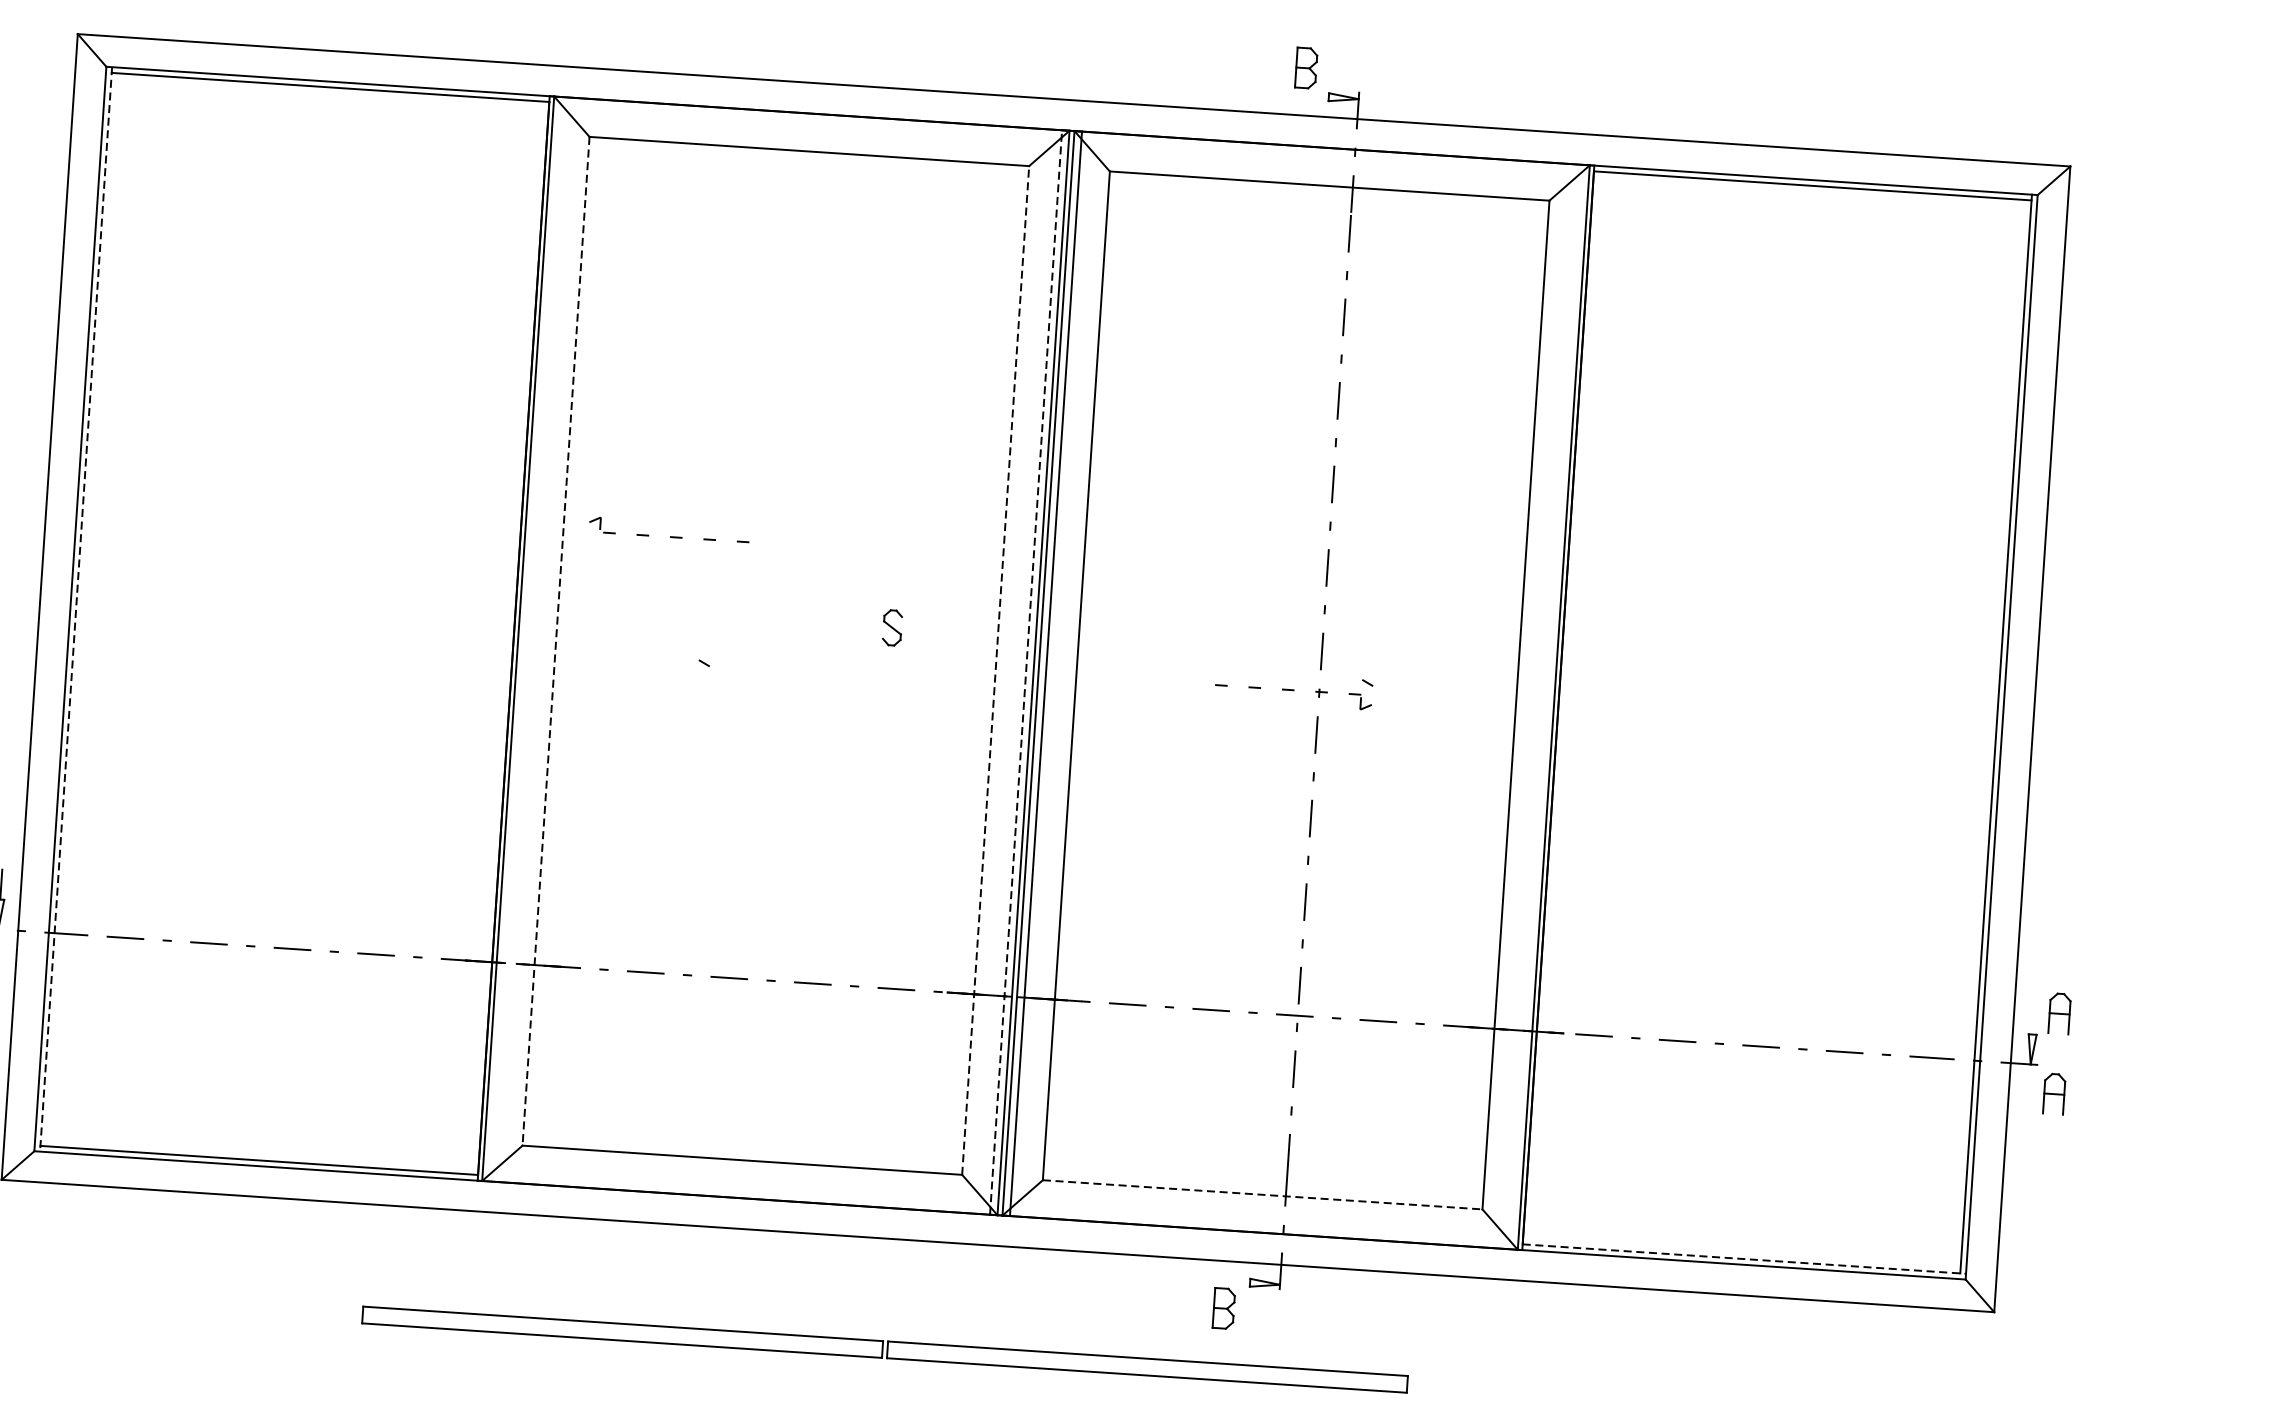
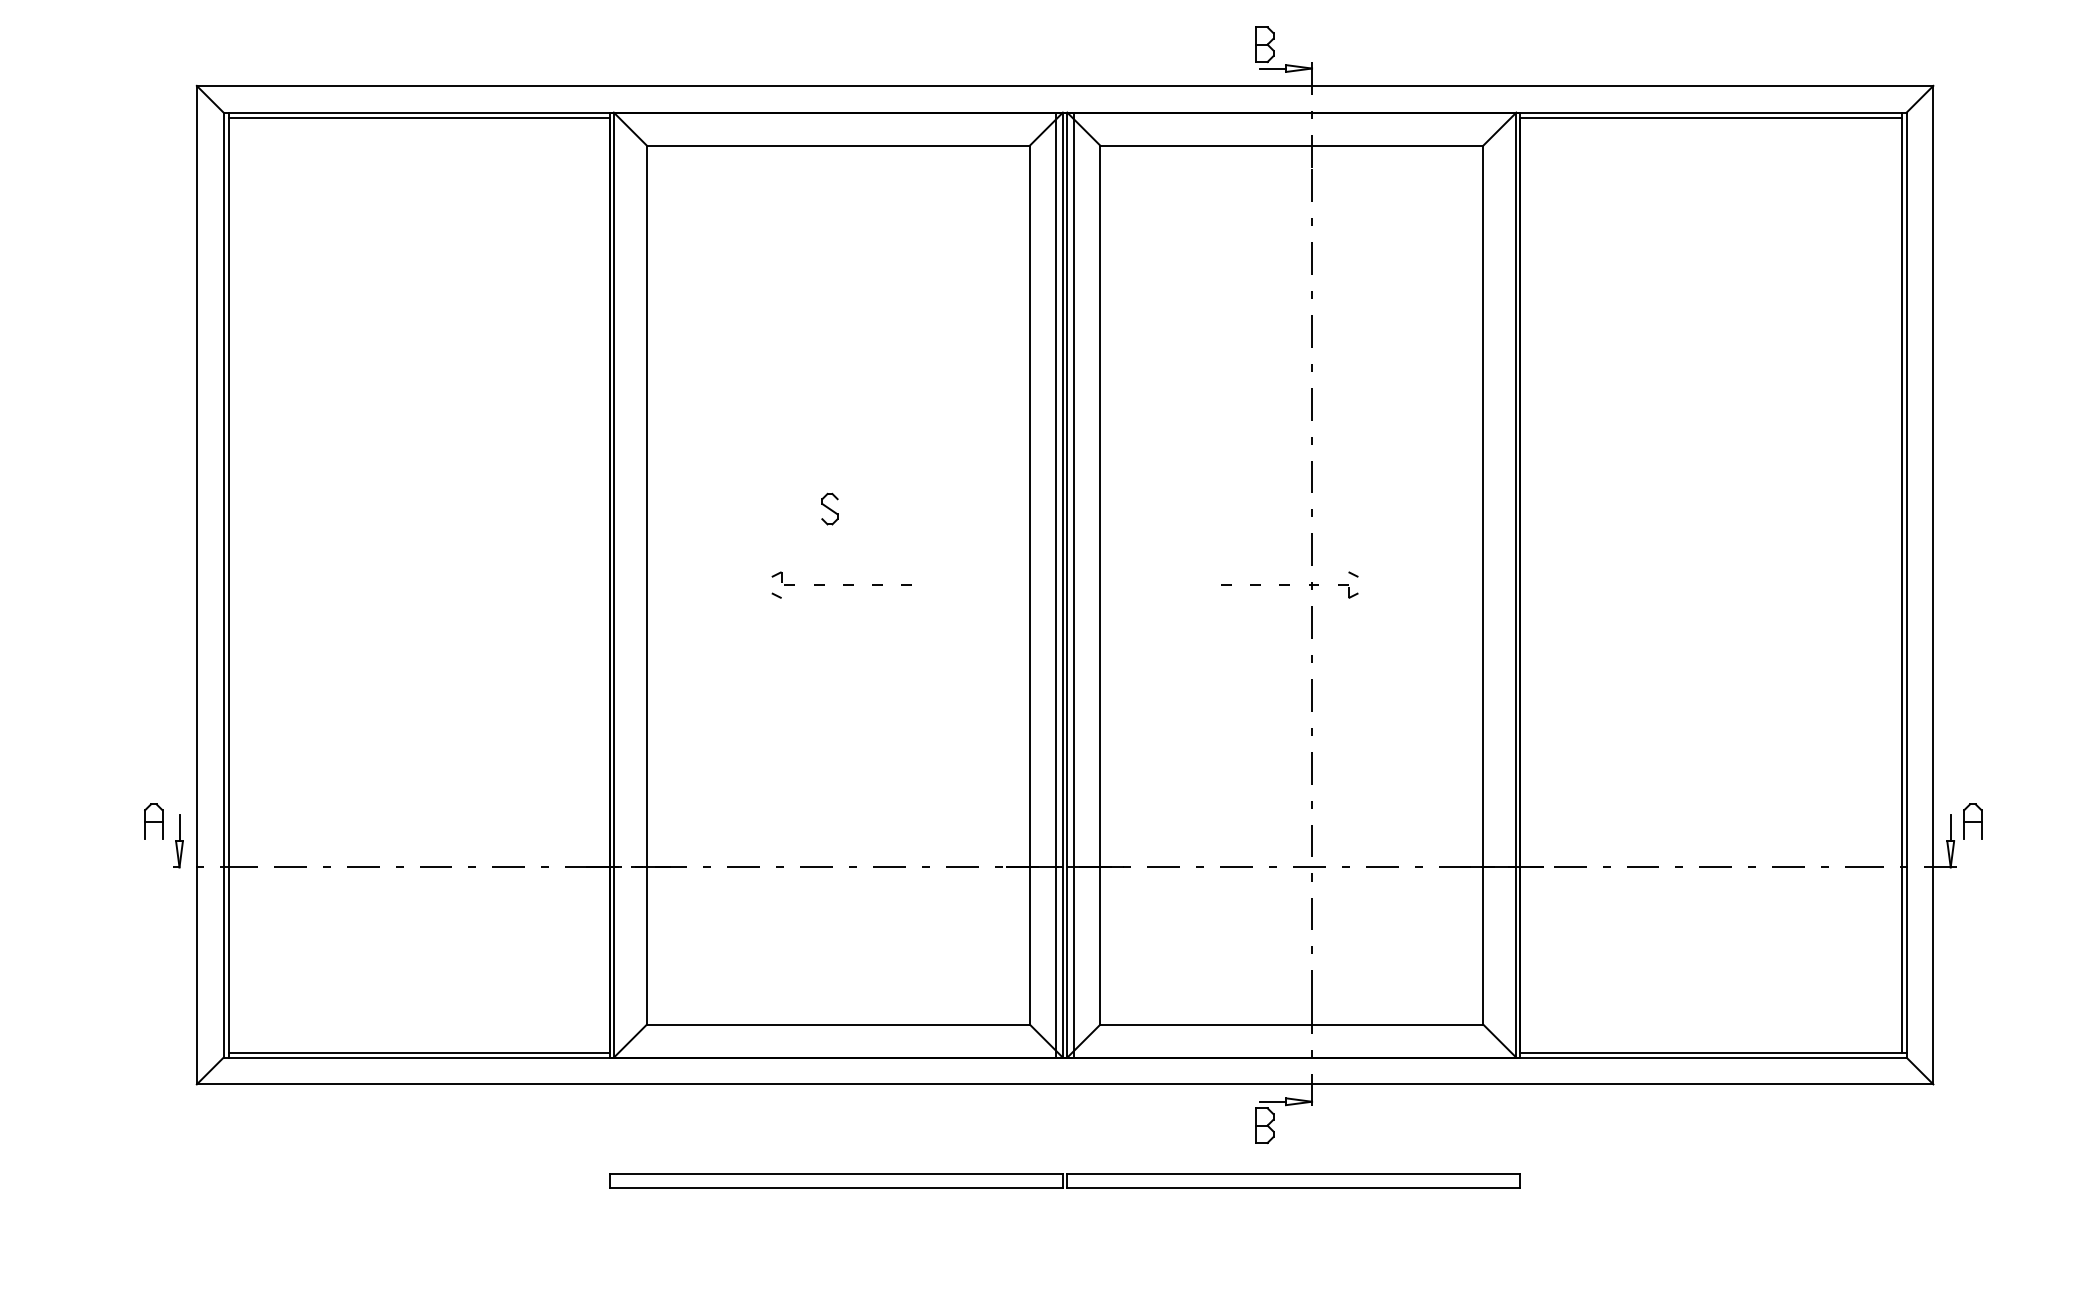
line: (1313, 96) -> (1272, 68), added
part: (670, 536) -> (843, 584), moved
line: (76, 609) -> (228, 585), dashed -> solid
part: (891, 627) -> (829, 508), moved
line: (555, 641) -> (646, 585), dashed -> solid
line: (995, 670) -> (1029, 585), dashed -> solid
line: (1026, 672) -> (1056, 585), dashed -> solid
line: (2033, 1019) -> (1950, 828), added
part: (2053, 1093) -> (1972, 891), removed
line: (1262, 1194) -> (1291, 1024), dashed -> solid
line: (1744, 1258) -> (1713, 1052), dashed -> solid
line: (1234, 1281) -> (1272, 1101), added
part: (884, 1349) -> (1064, 1180), moved

